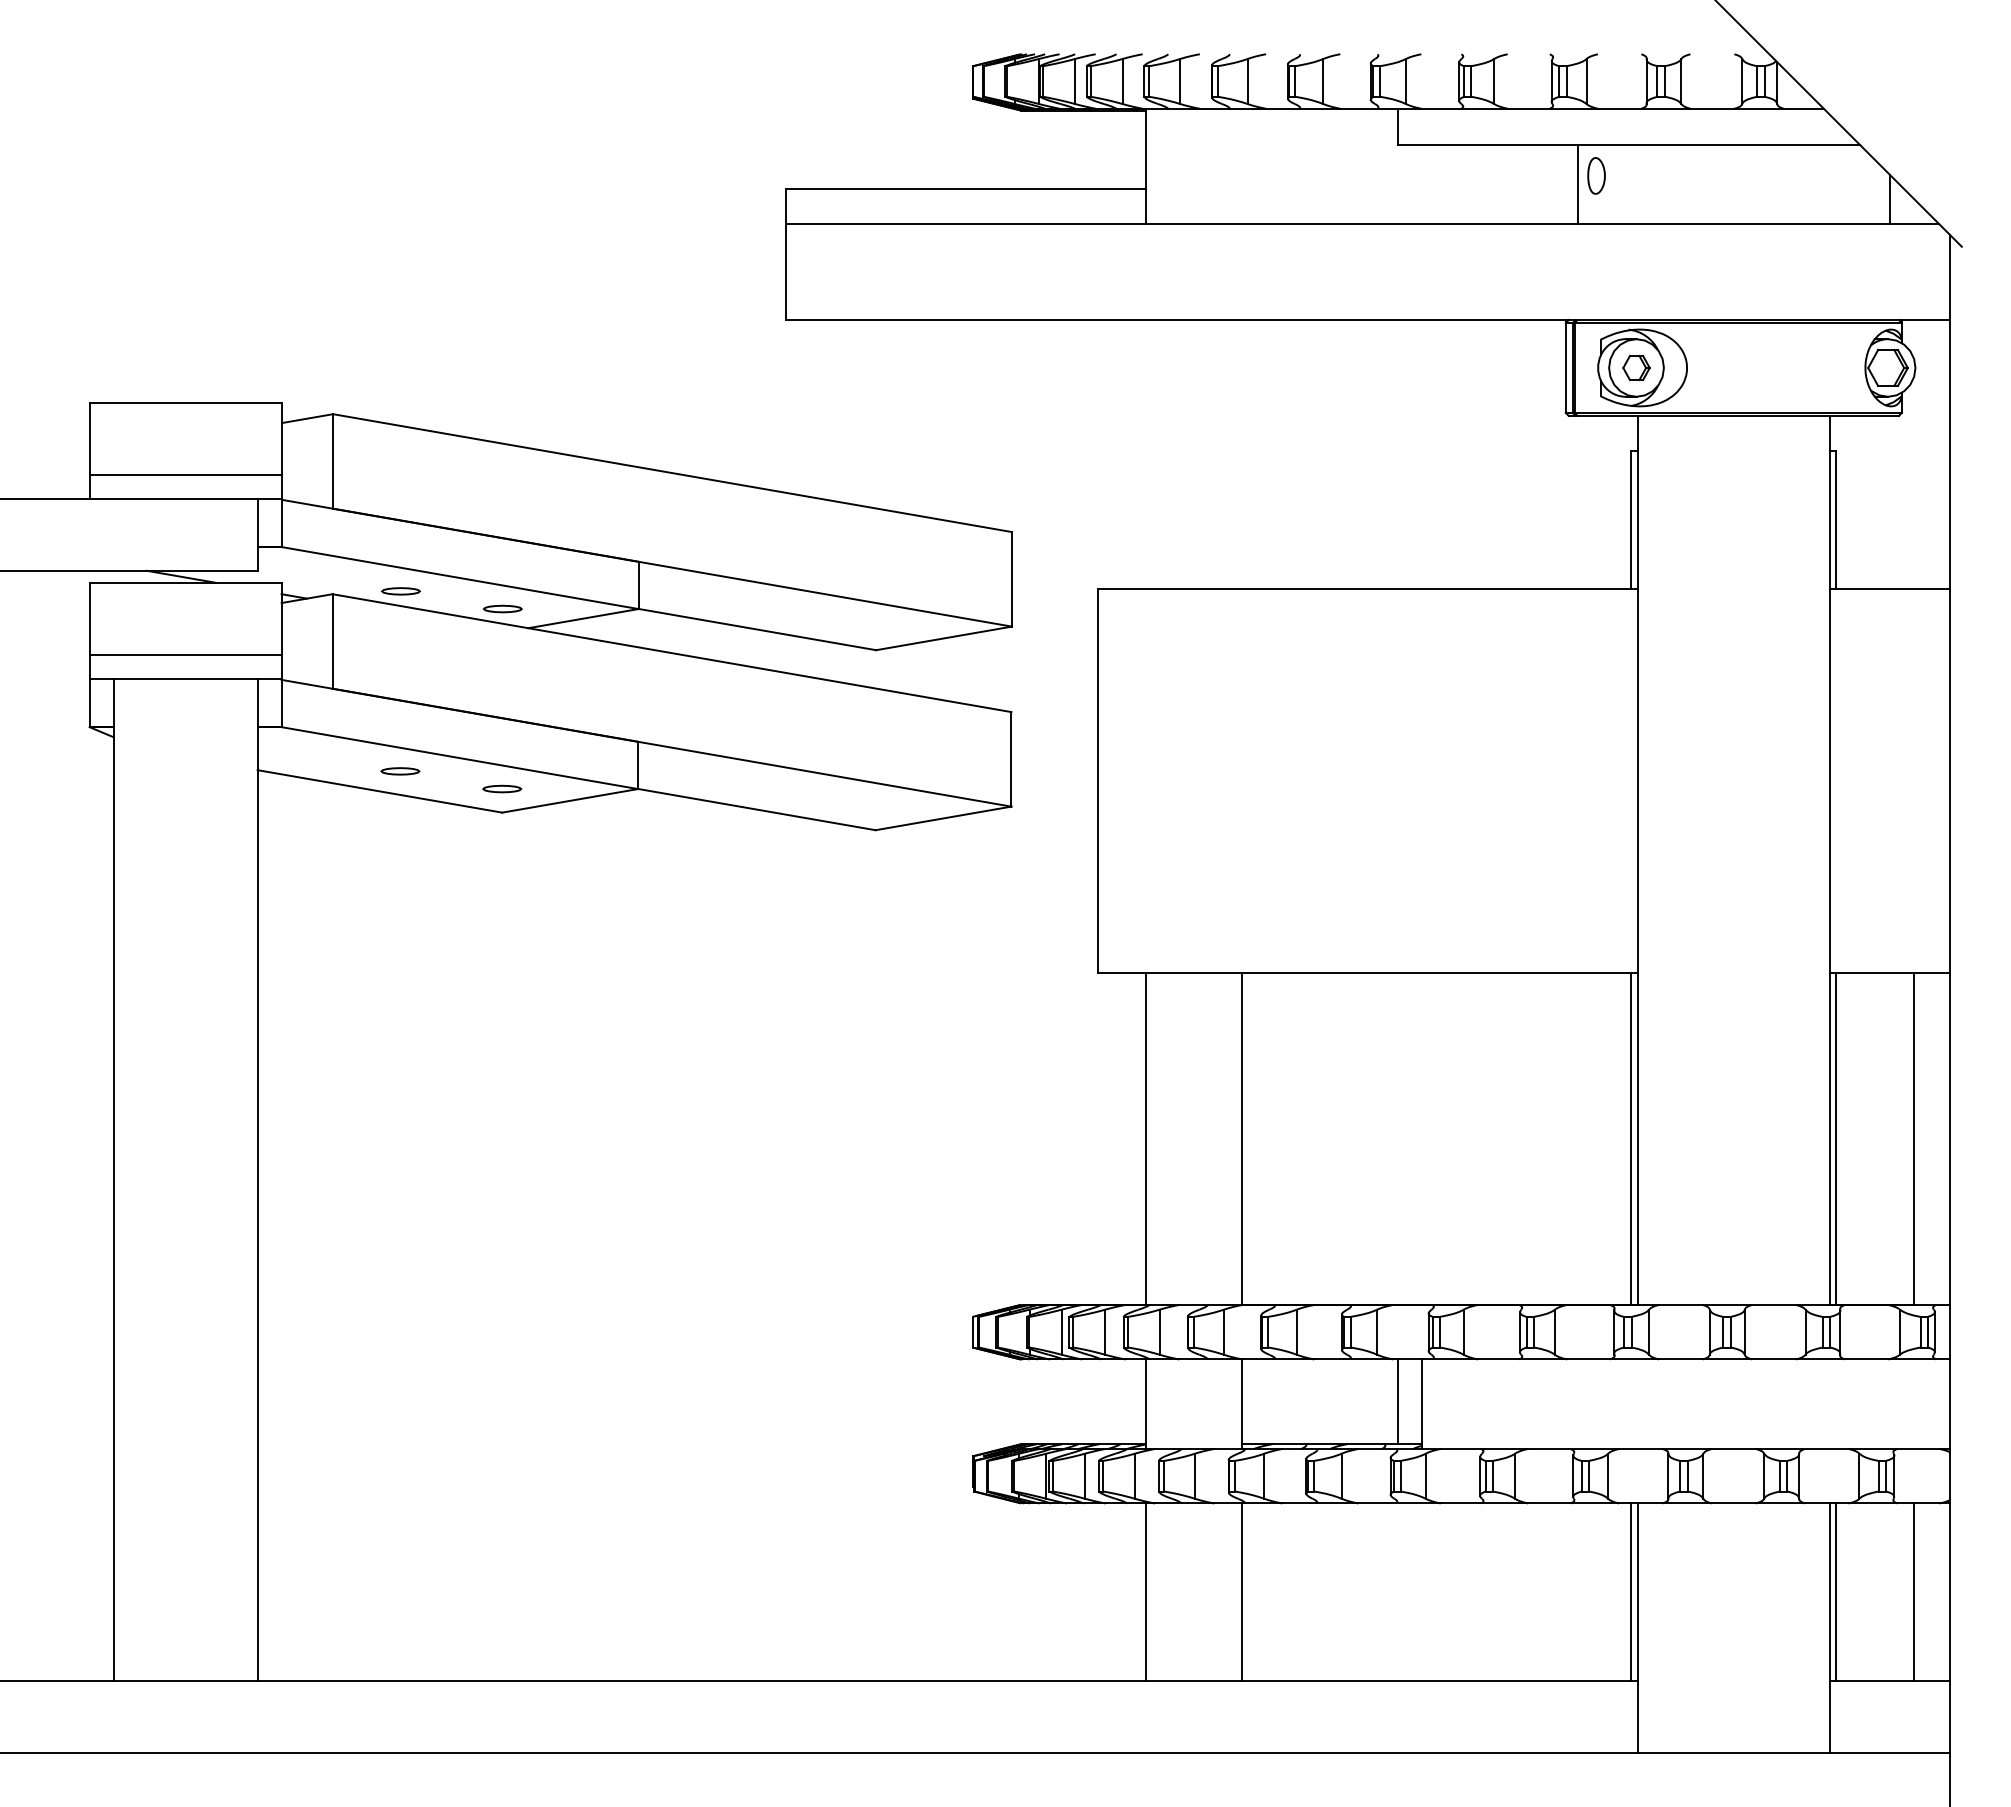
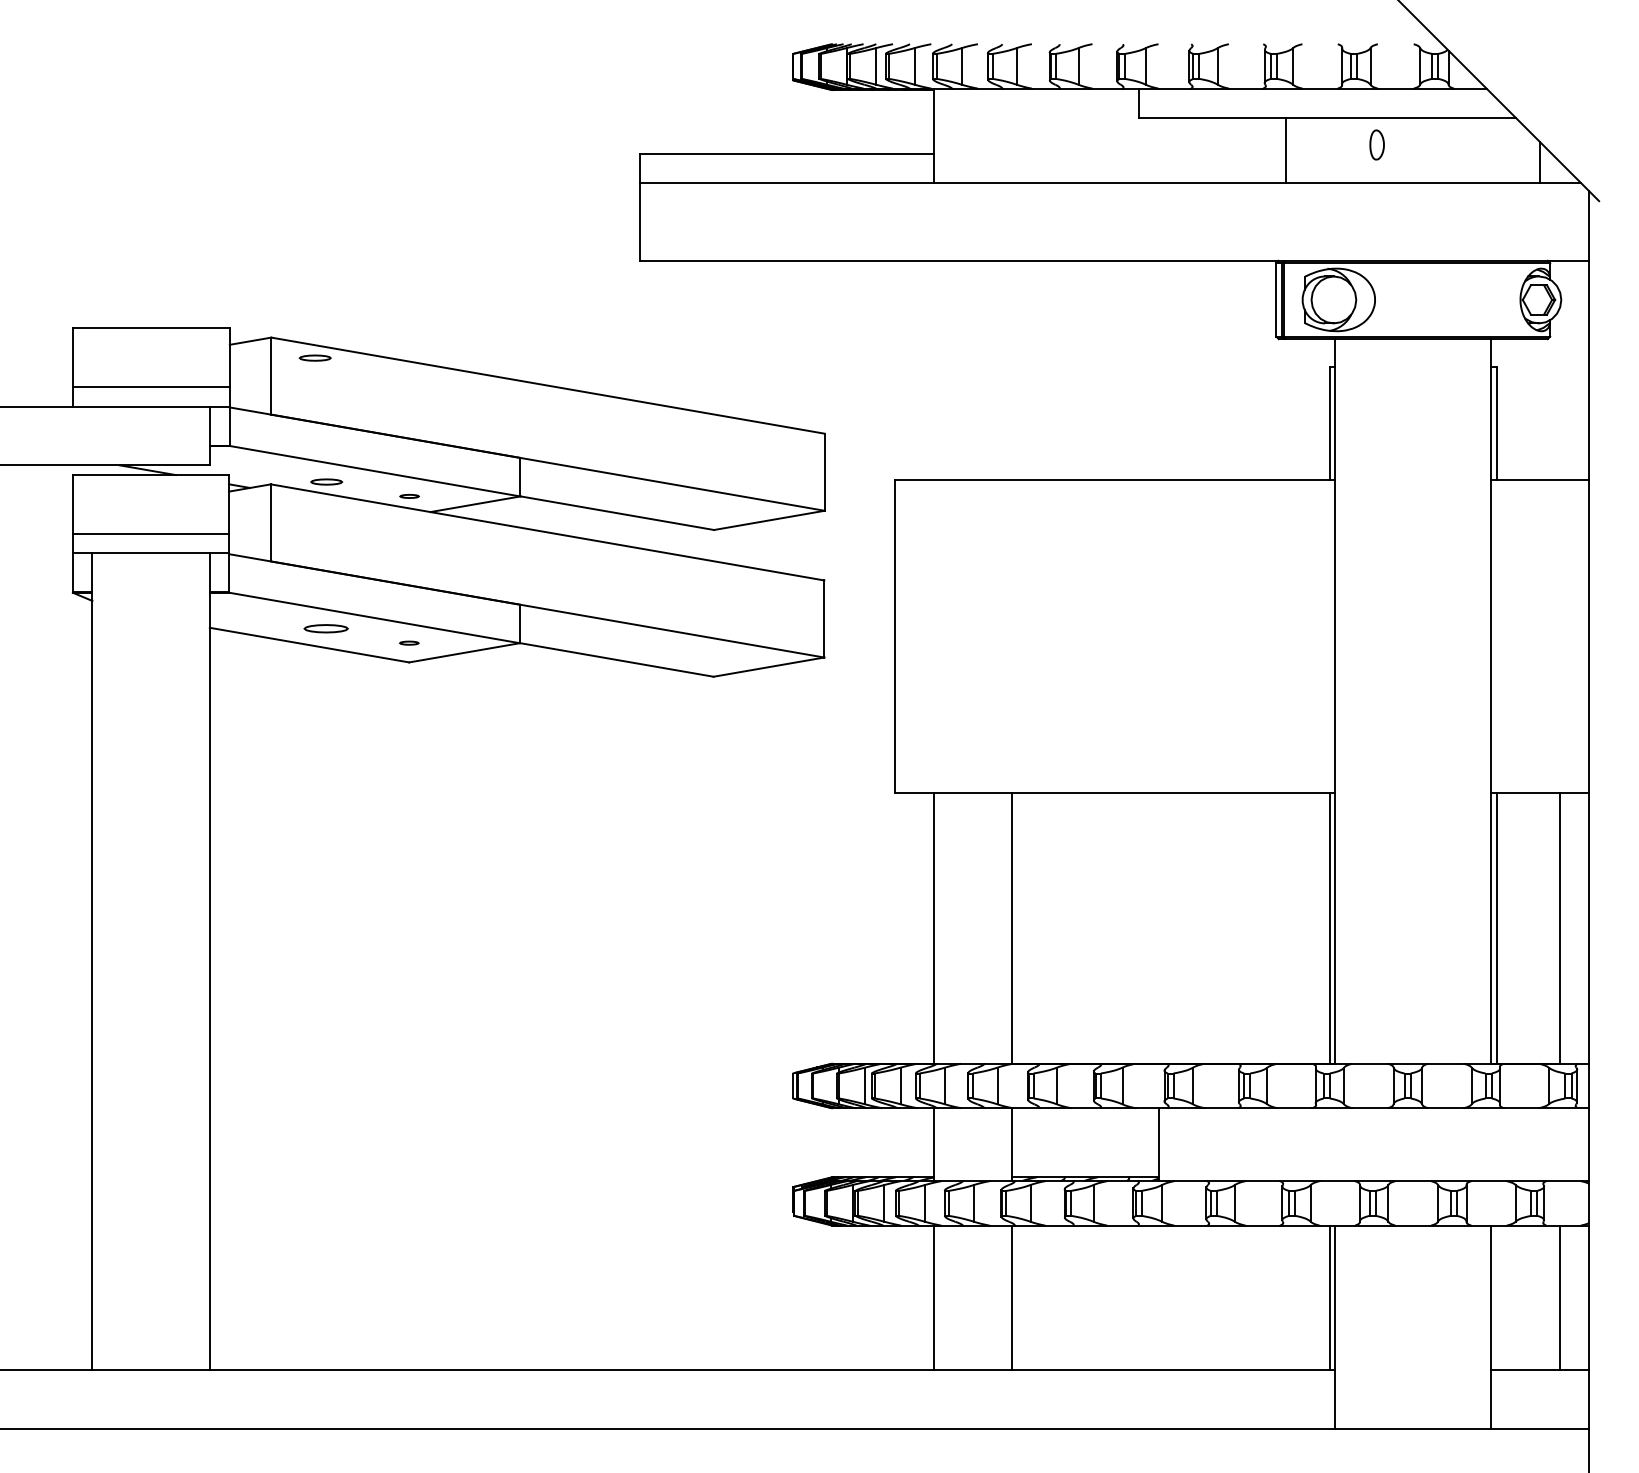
part: (1596, 175) -> (1377, 144), moved
part: (1636, 367) -> (1333, 299), removed
part: (386, 439) -> (314, 358), added
part: (502, 608) -> (409, 496), size x0.6
part: (400, 771) -> (326, 628), size x1.4
part: (502, 788) -> (409, 642), size x0.6
line: (1397, 1401) -> (1139, 1142), removed
line: (1836, 1591) -> (1496, 1297), removed

